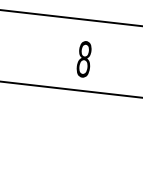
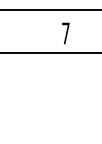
text: (83, 59) -> (65, 33), 8 -> 7

